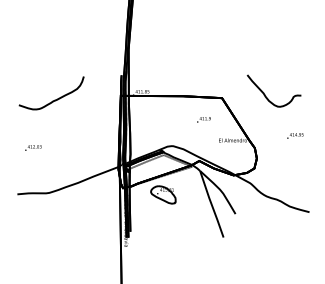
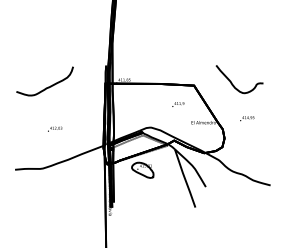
text: (295, 135) -> (247, 118), moved
text: (33, 147) -> (55, 128), moved

